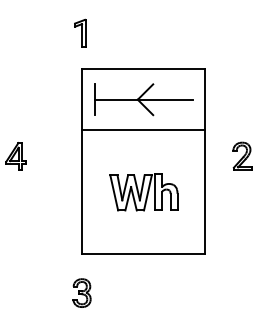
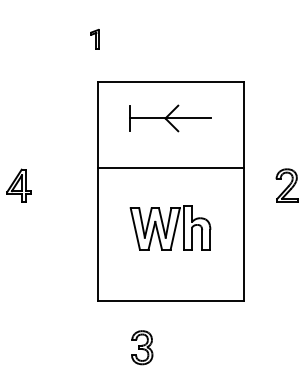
part: (80, 32) -> (95, 38), size x0.6
part: (143, 99) -> (170, 118), size x0.7
line: (143, 130) -> (170, 167), moved
part: (81, 292) -> (141, 346), moved

